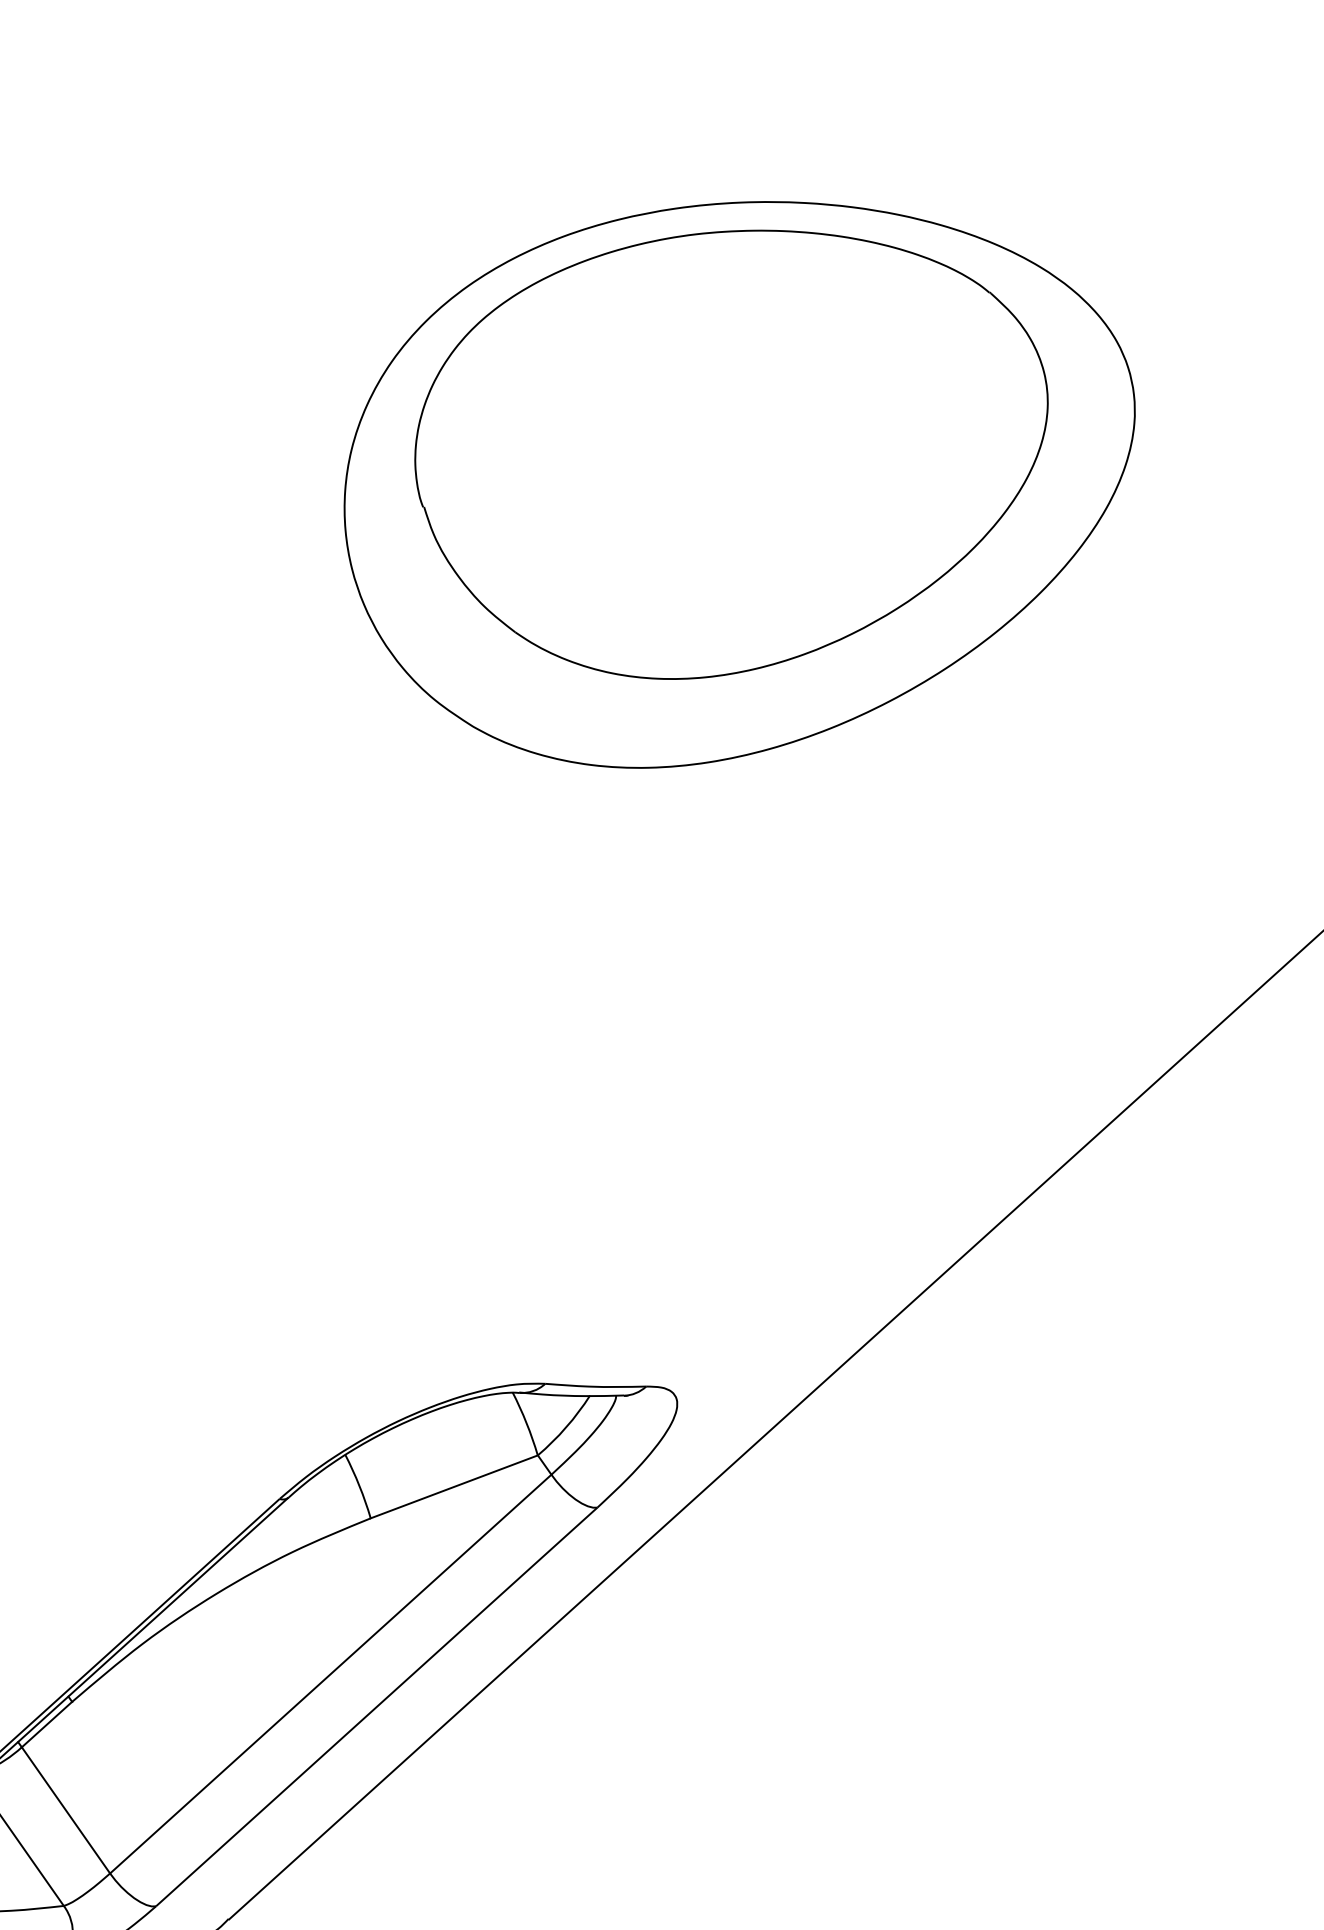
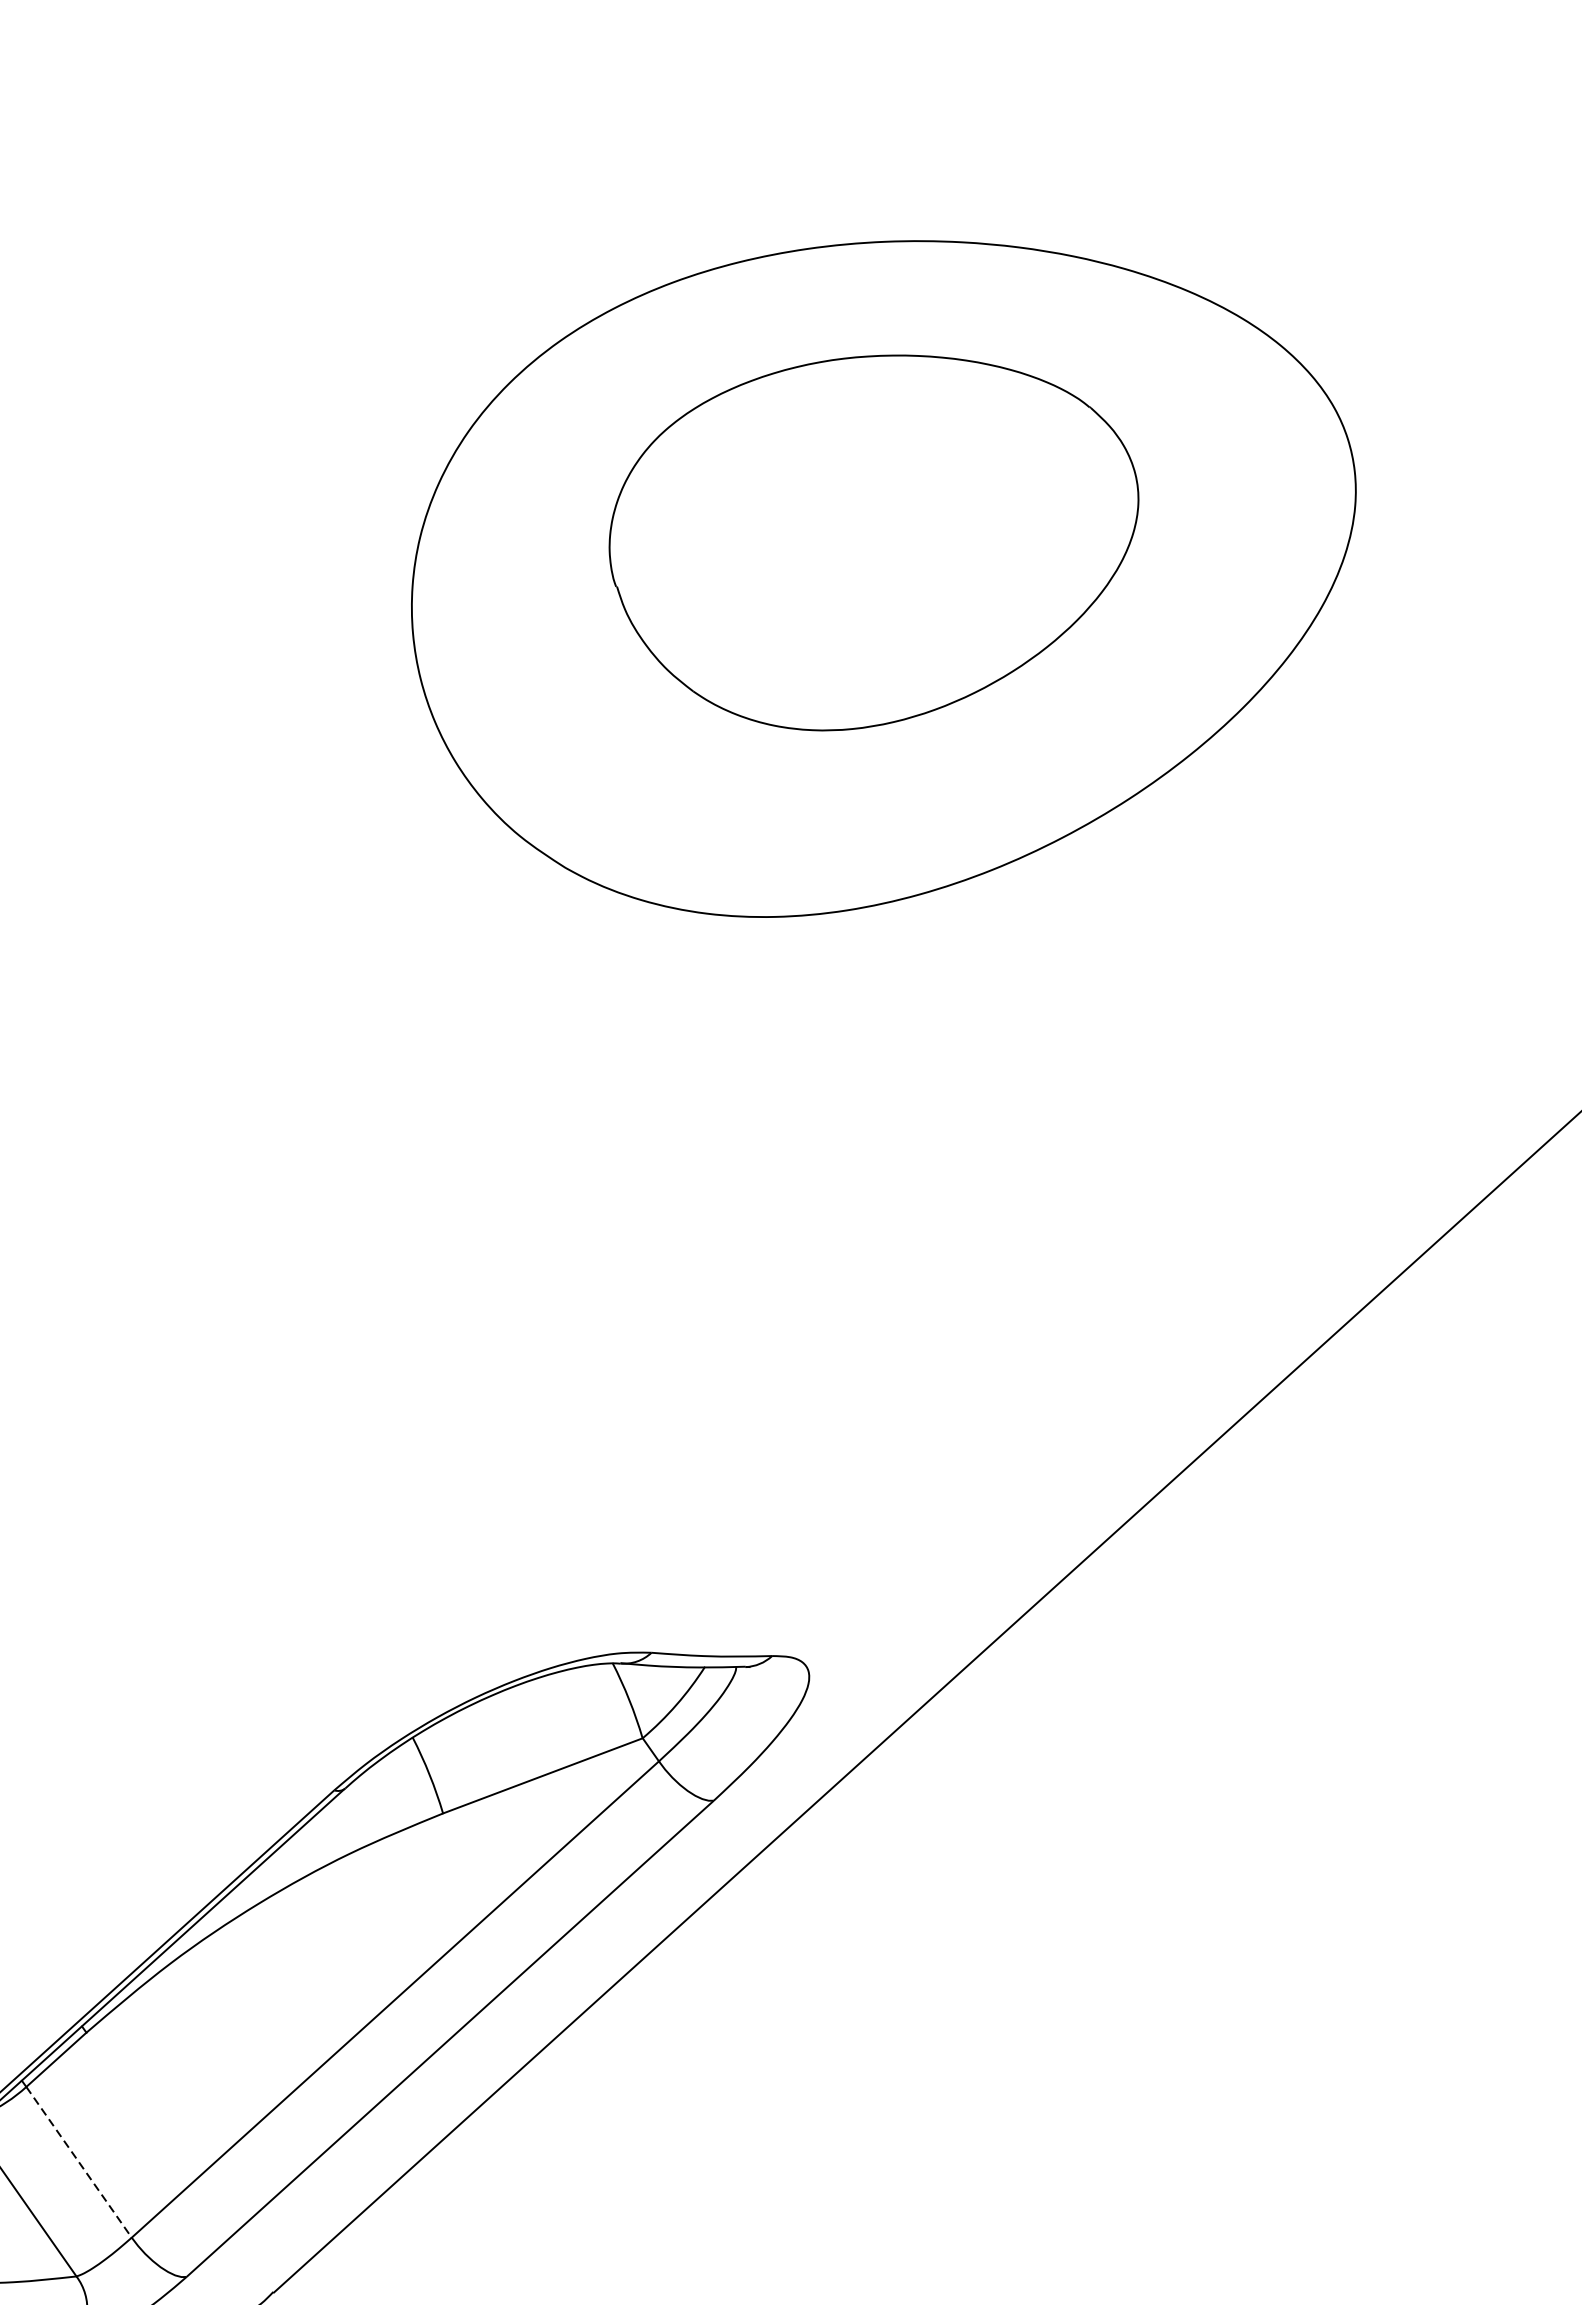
part: (731, 454) -> (874, 542), size x0.7
line: (65, 1810) -> (78, 2162), solid -> dashed

